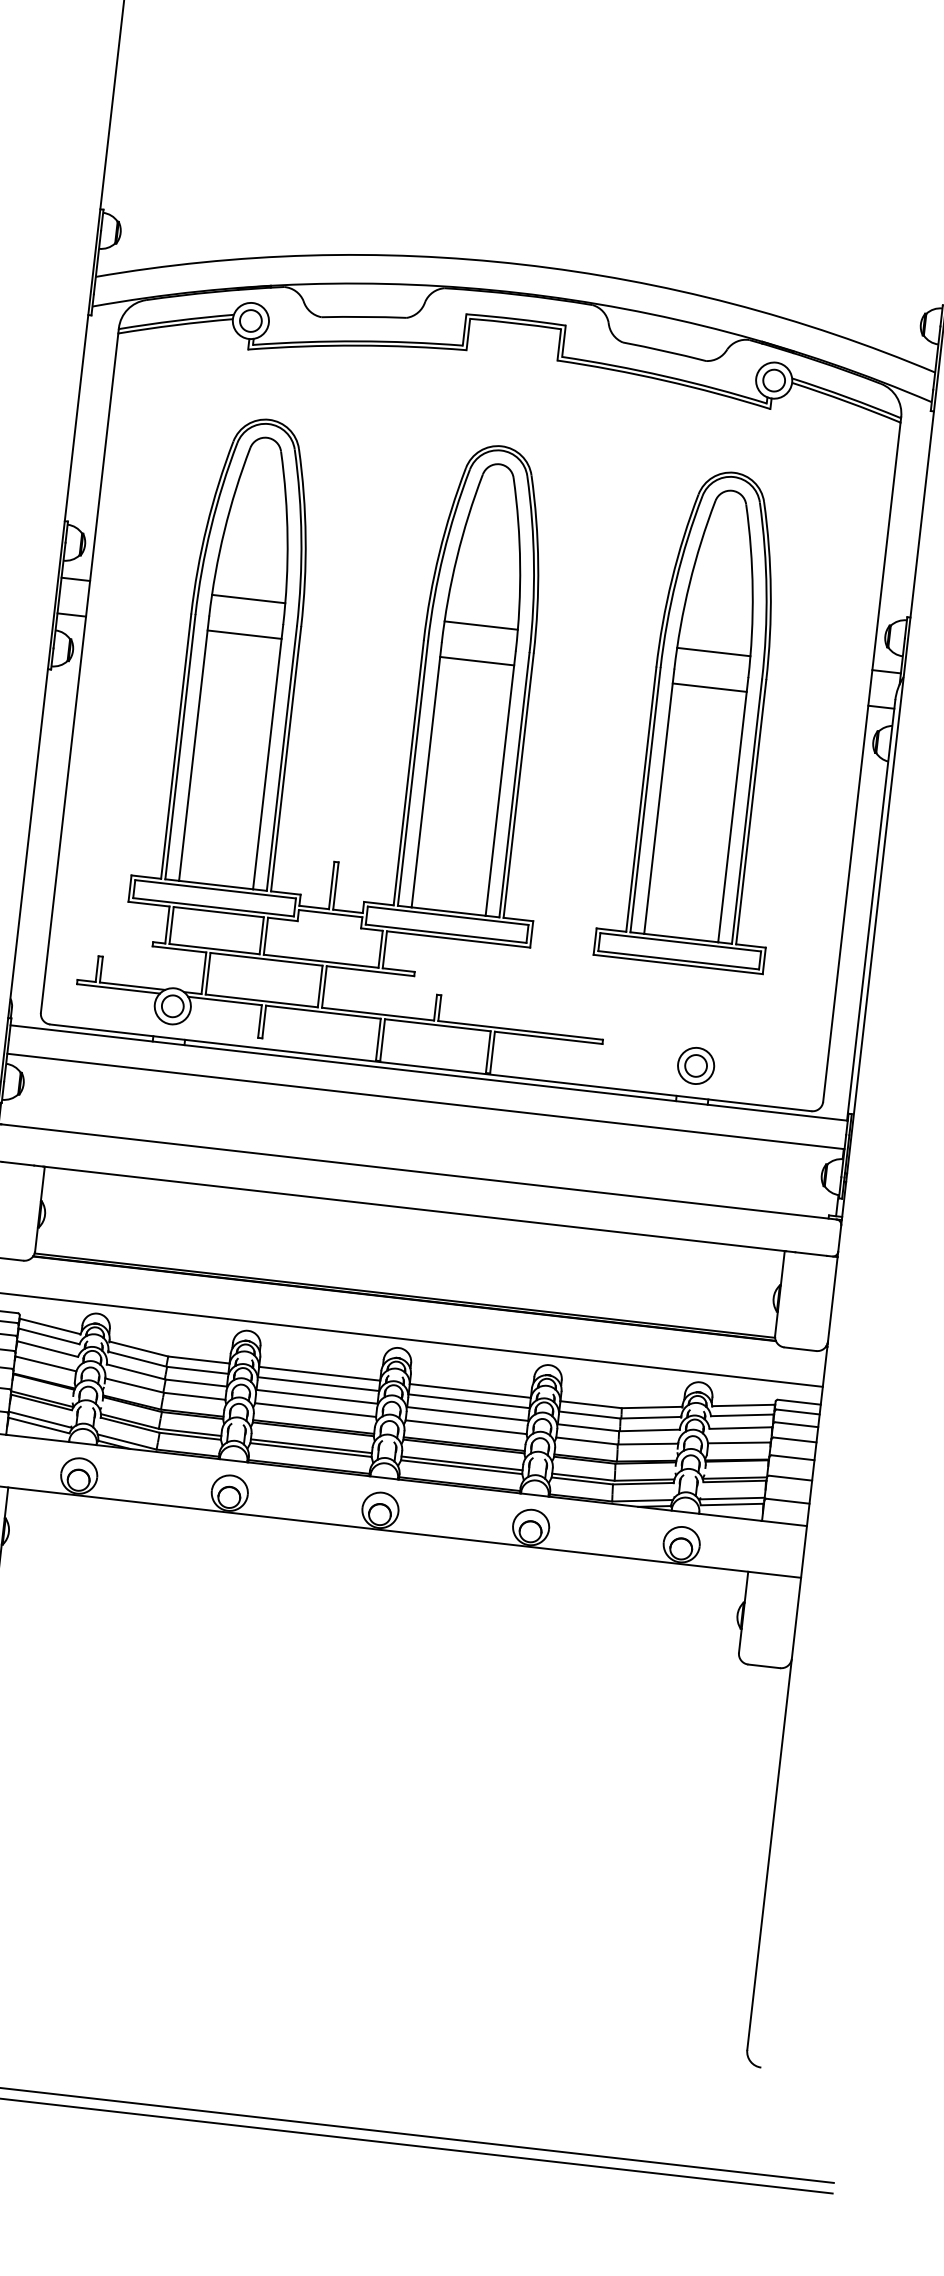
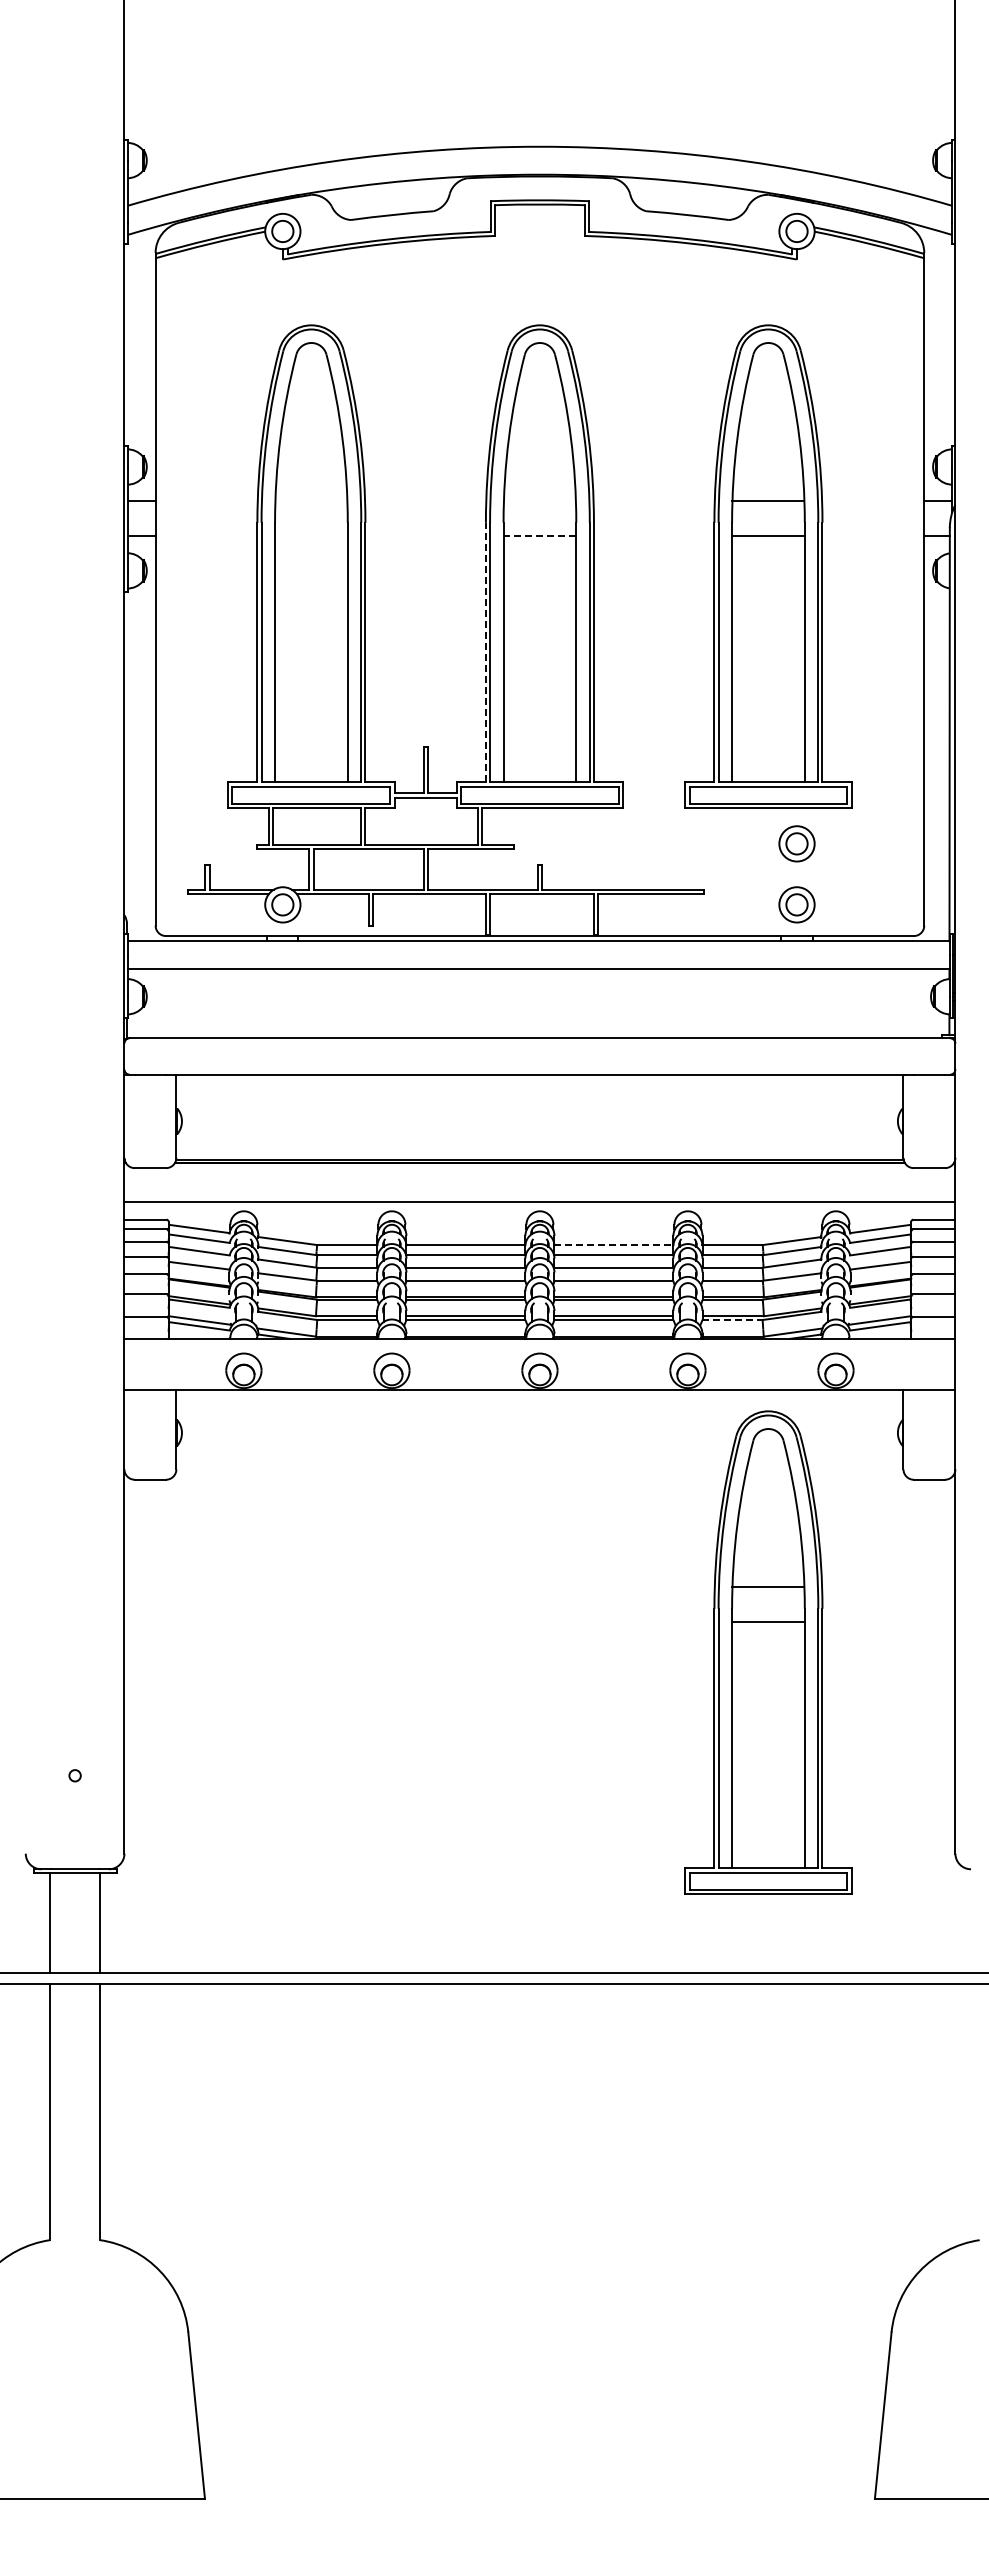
line: (248, 599) -> (311, 501), removed
line: (480, 625) -> (539, 501), removed
line: (244, 634) -> (311, 536), removed
line: (476, 661) -> (539, 536), solid -> dashed
line: (408, 772) -> (485, 652), solid -> dashed
part: (702, 1003) -> (796, 843), added
line: (469, 1391) -> (613, 1245), solid -> dashed
line: (583, 1481) -> (733, 1320), solid -> dashed
part: (580, 1823) -> (768, 1652), added

